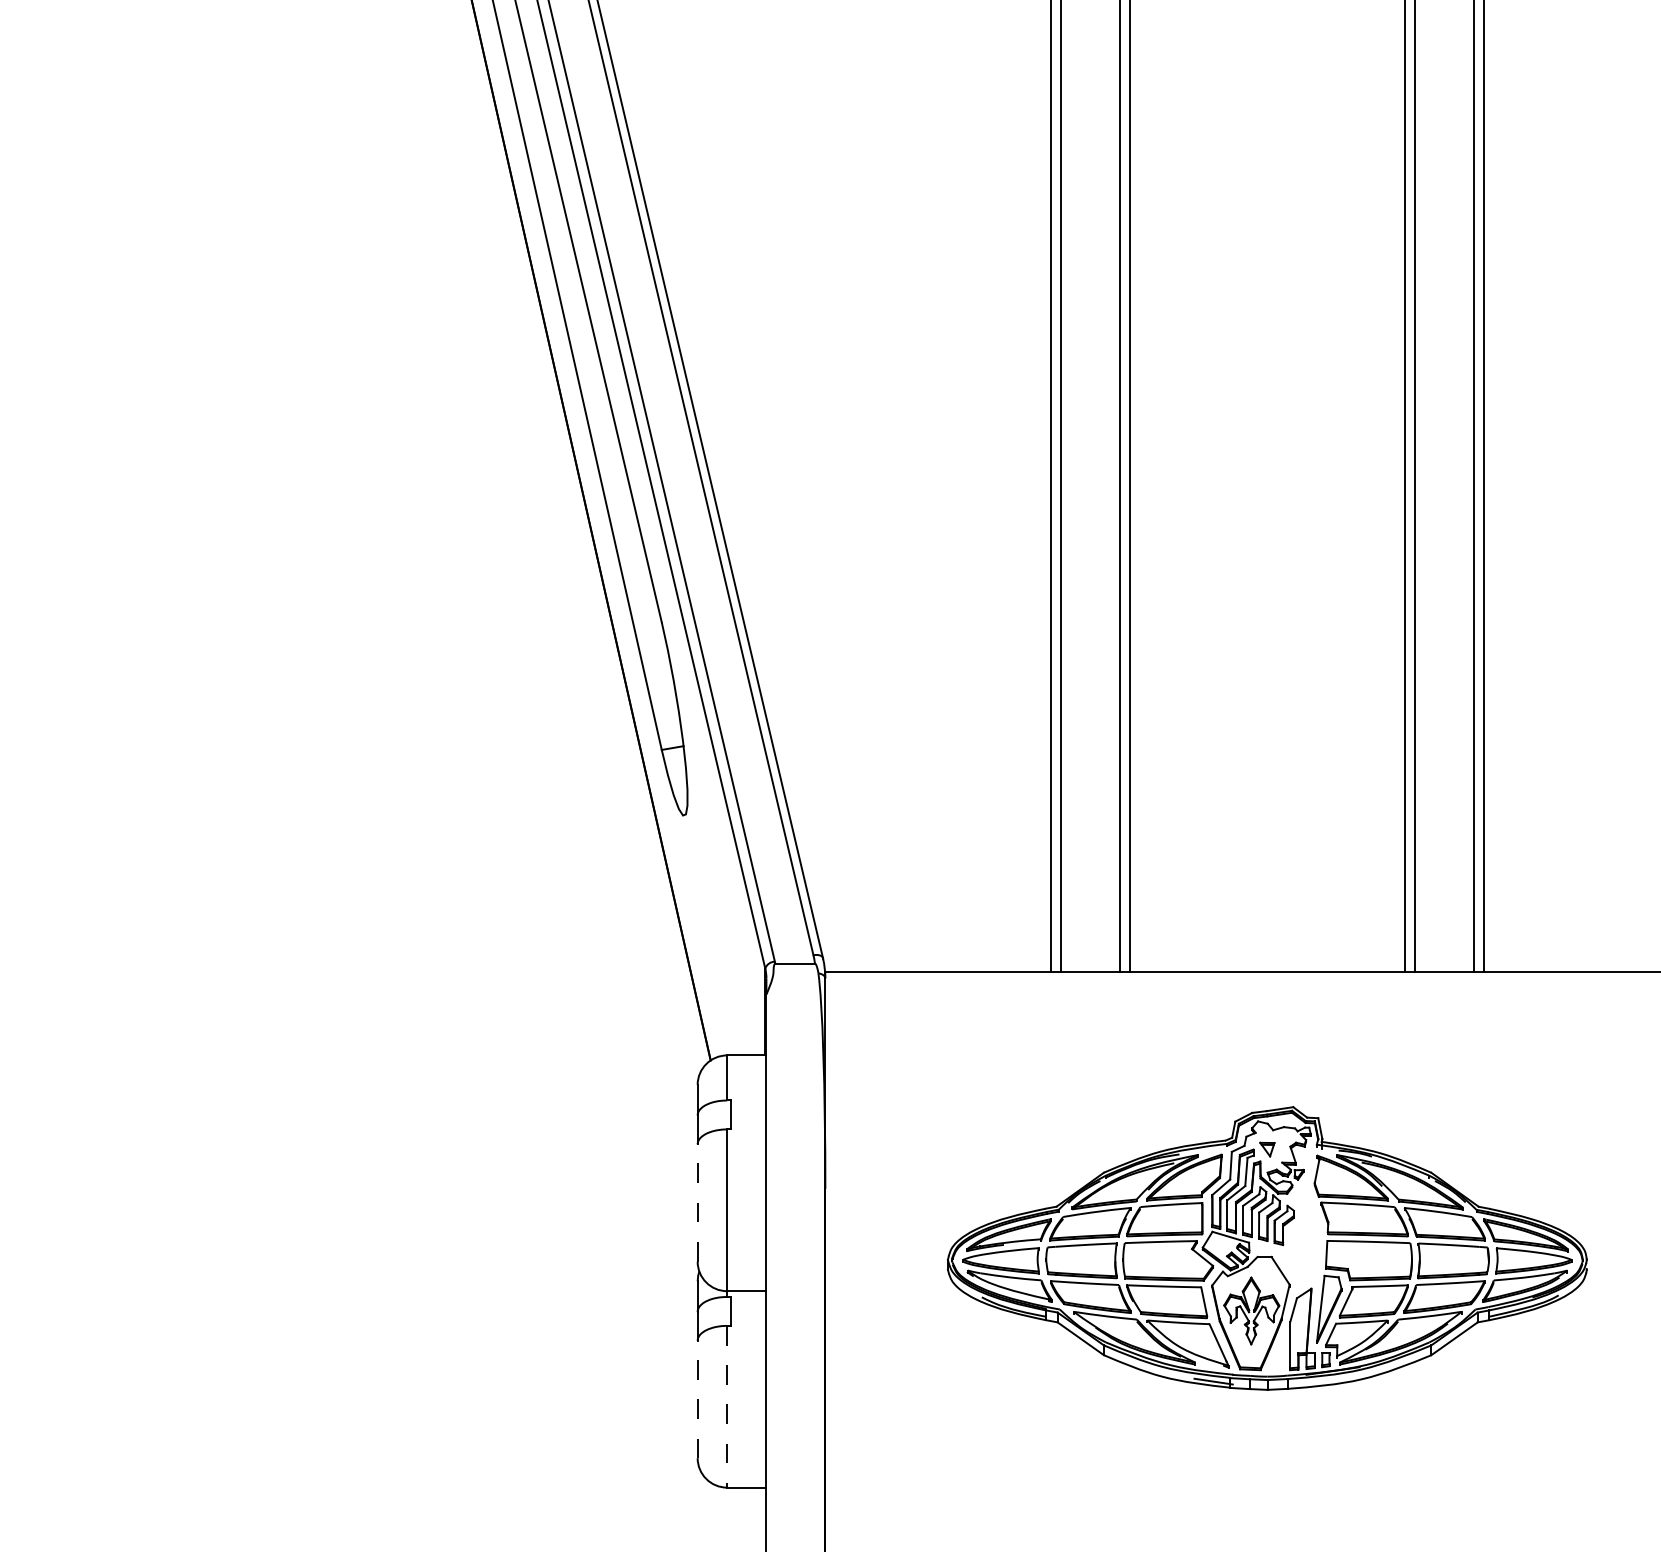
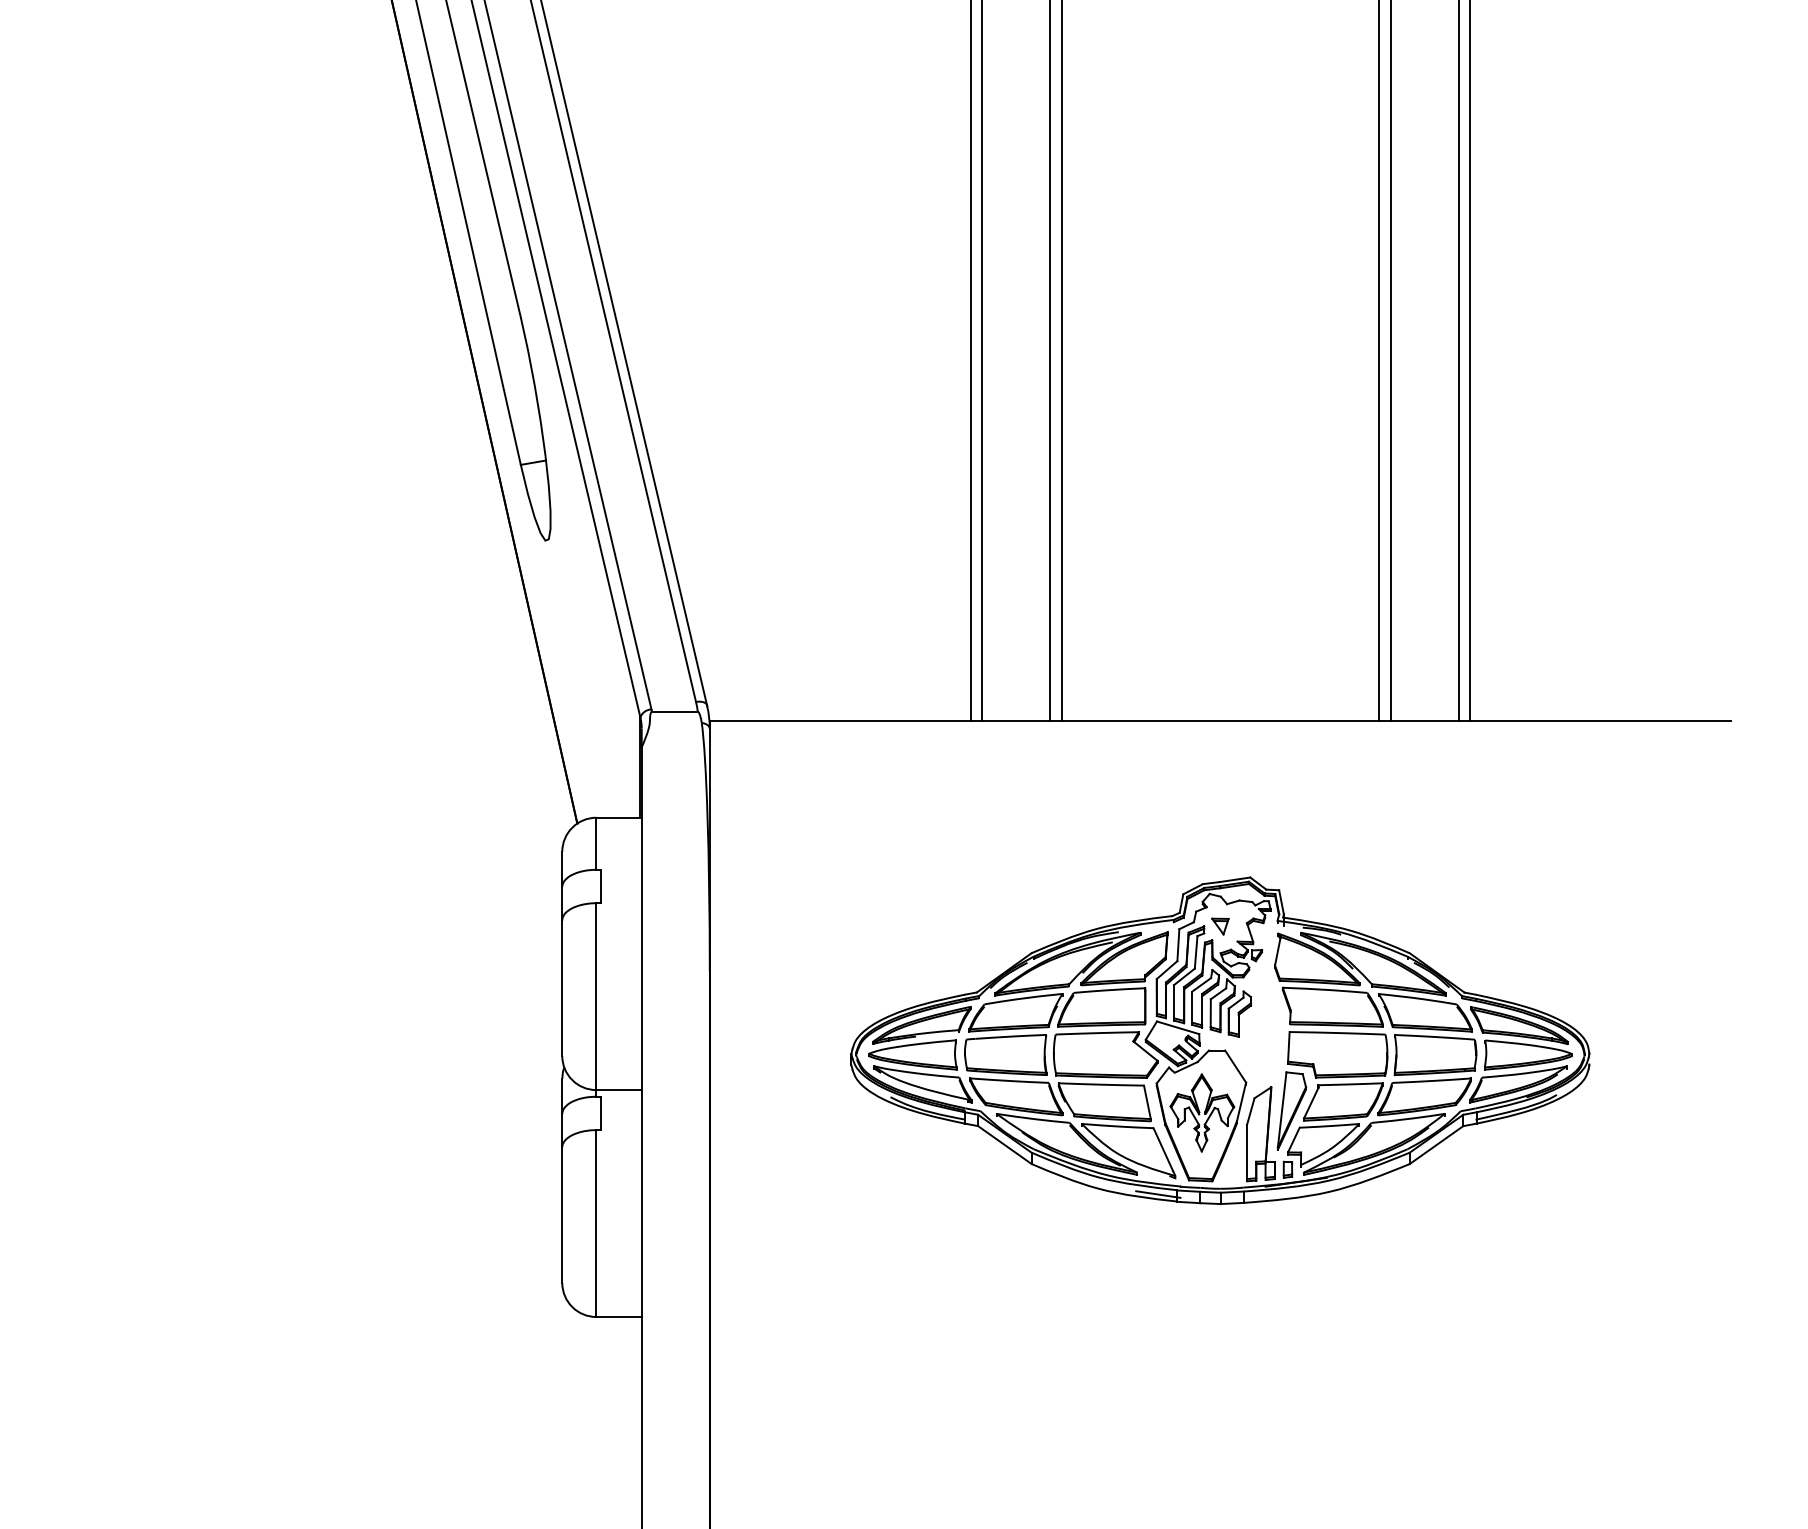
line: (697, 1203) -> (562, 988), dashed -> solid
line: (697, 1399) -> (562, 1215), dashed -> solid
line: (727, 1406) -> (596, 1223), dashed -> solid

